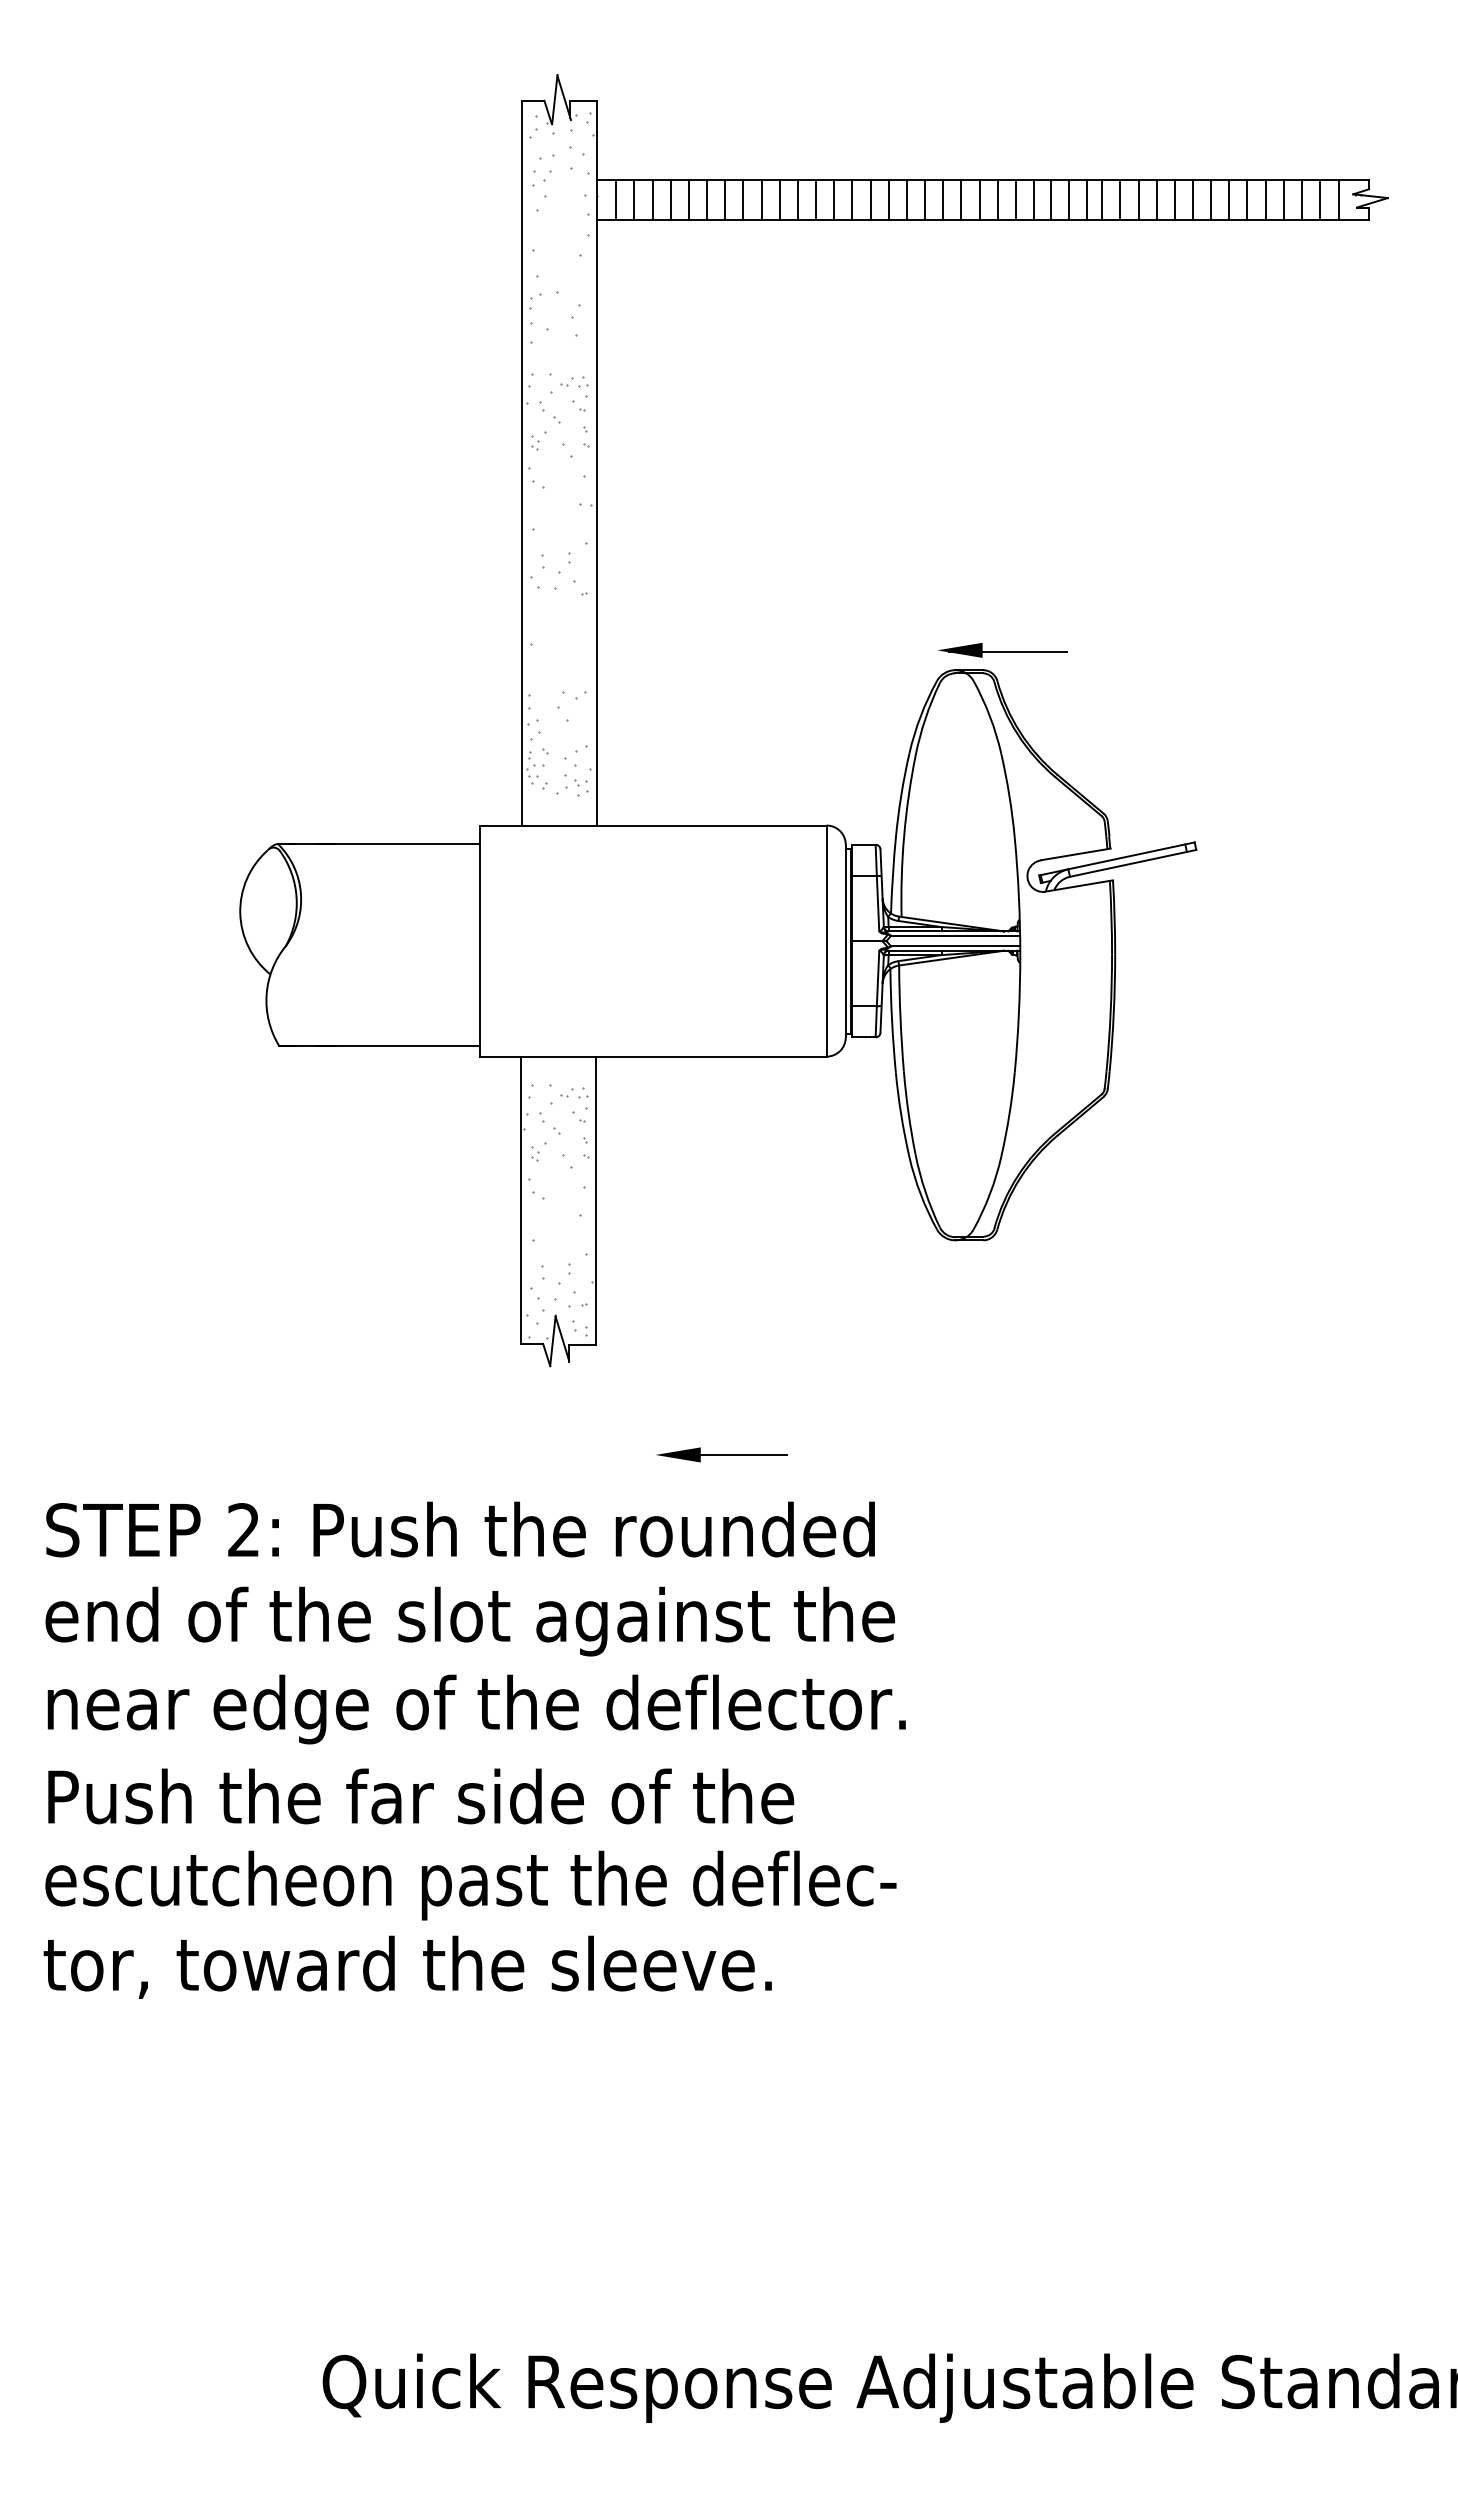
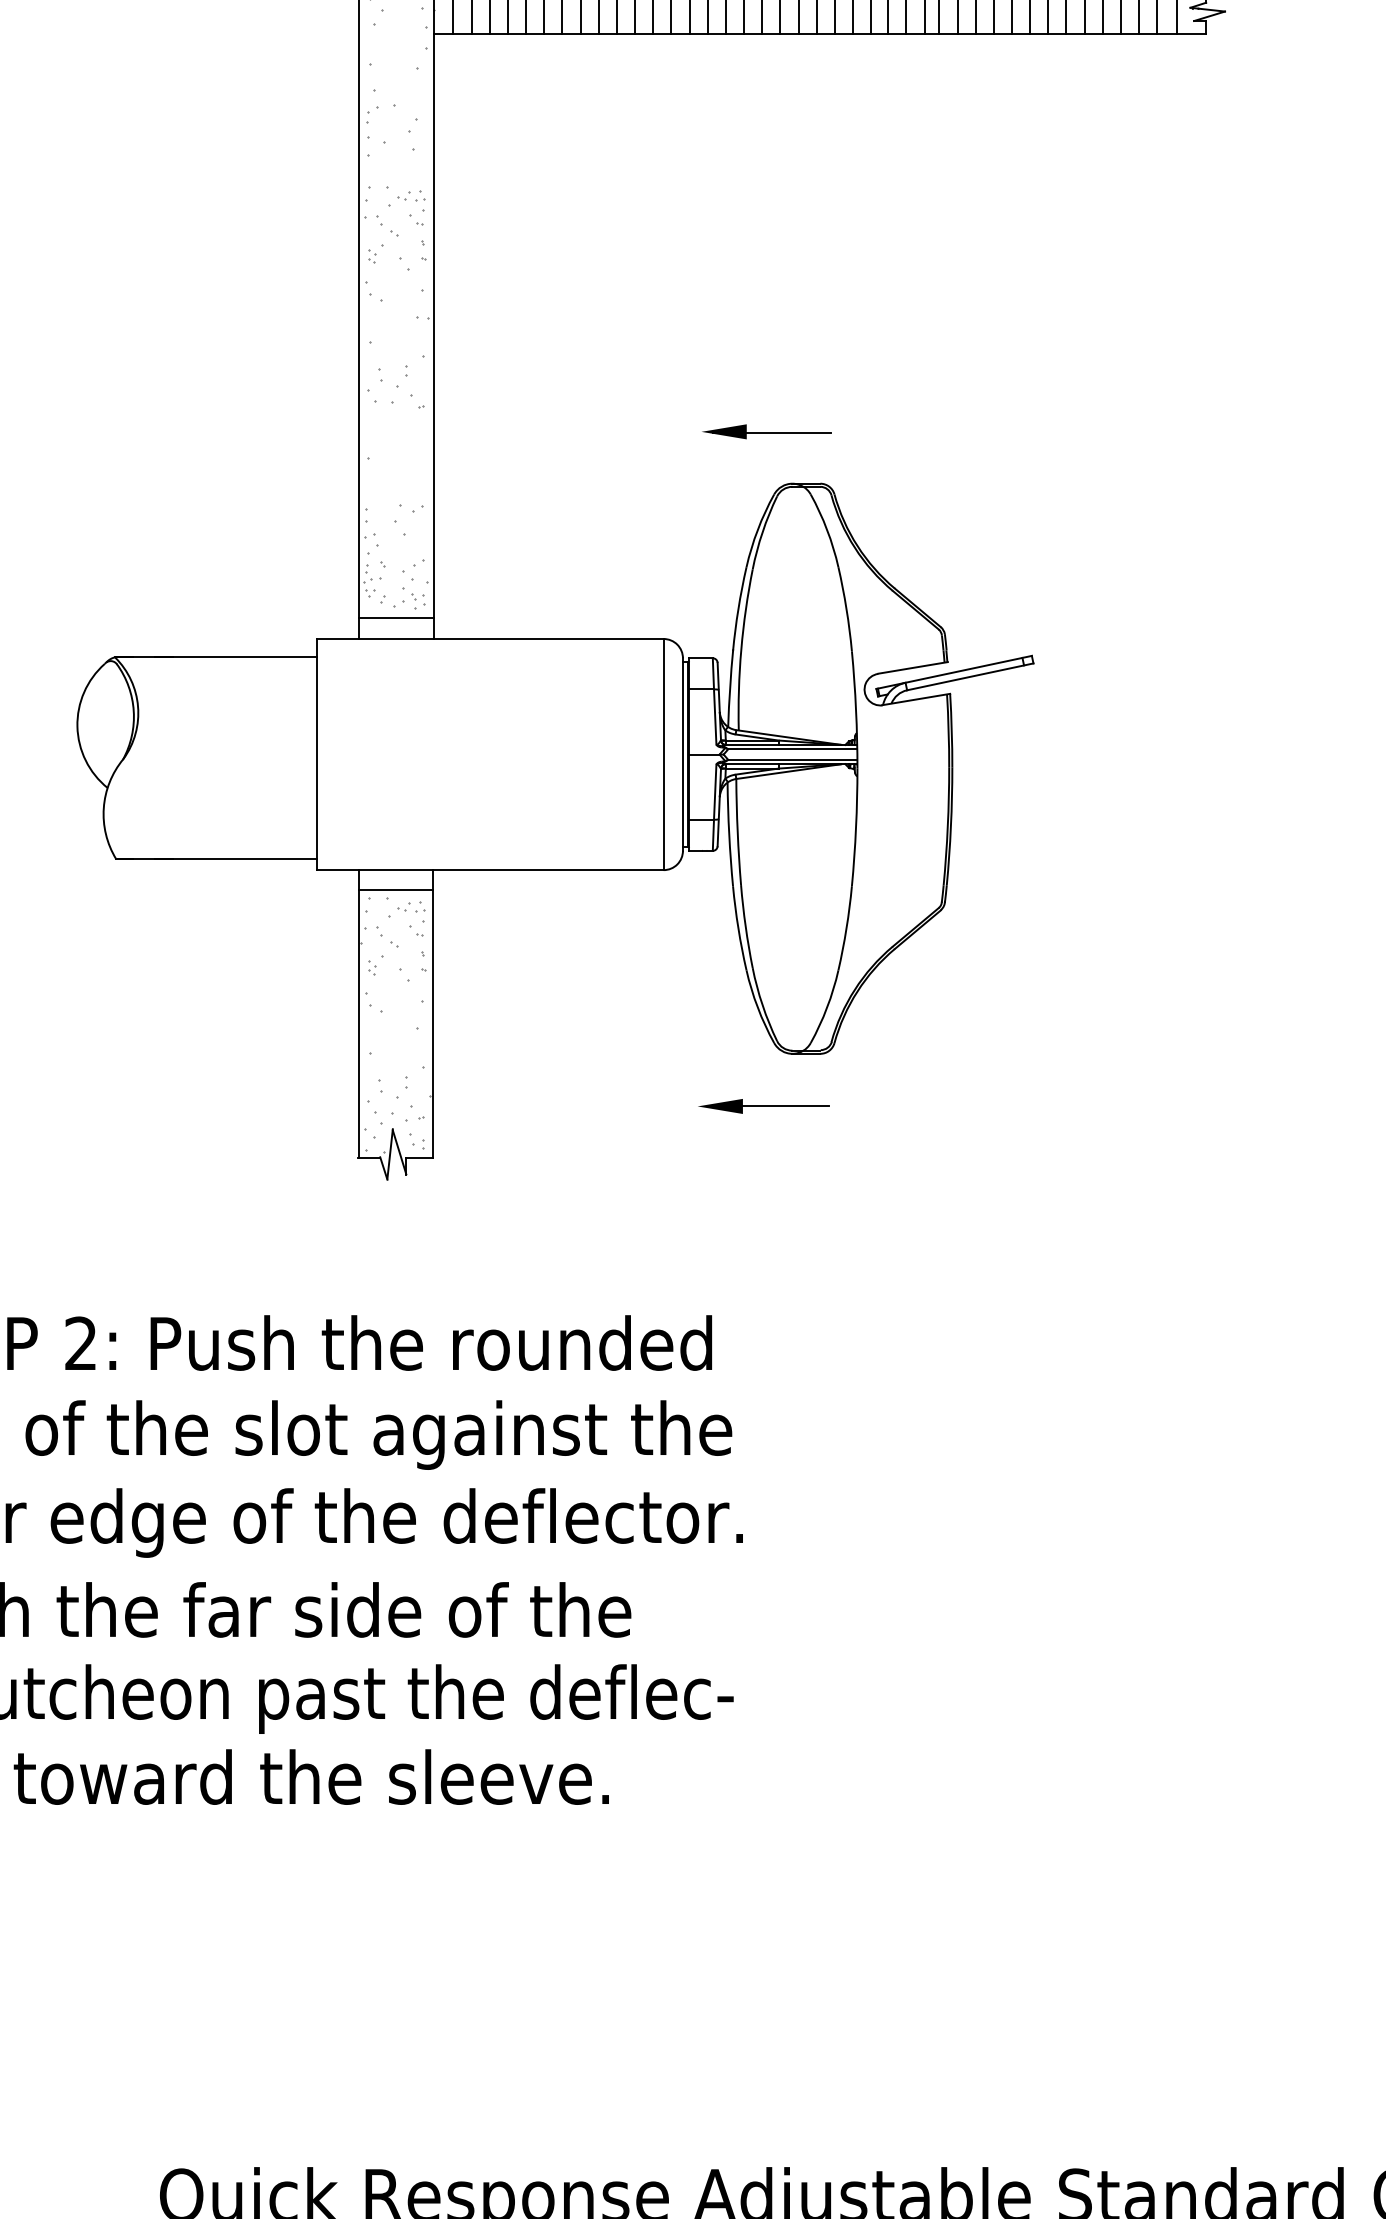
part: (1002, 650) -> (766, 431), moved
line: (559, 804) -> (396, 617), added
line: (558, 1076) -> (395, 889), added
part: (721, 1454) -> (763, 1105), moved

